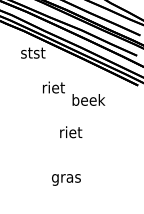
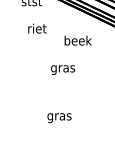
text: (53, 87) -> (37, 28), moved
text: (70, 133) -> (62, 68), riet -> gras
text: (66, 179) -> (59, 117), moved

